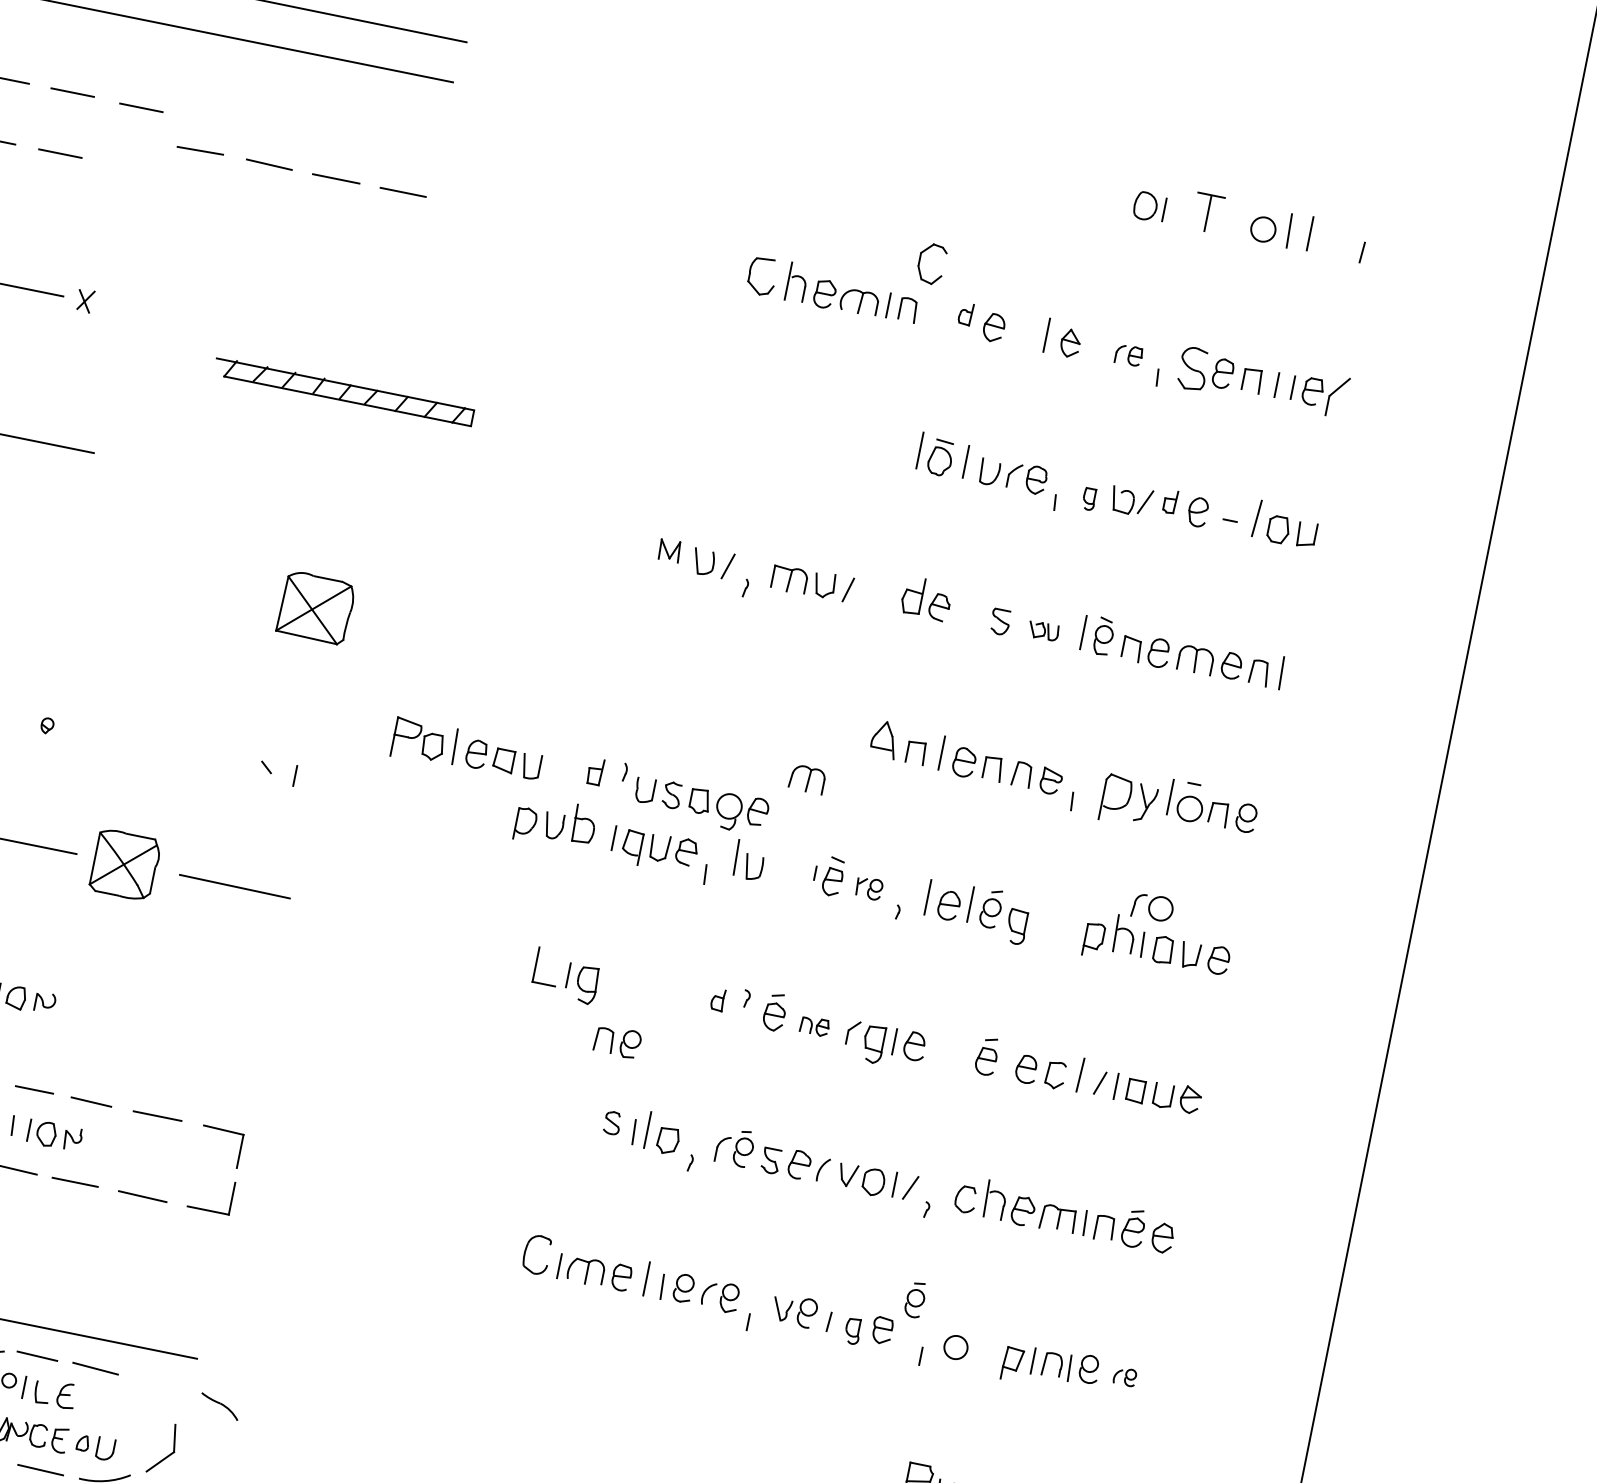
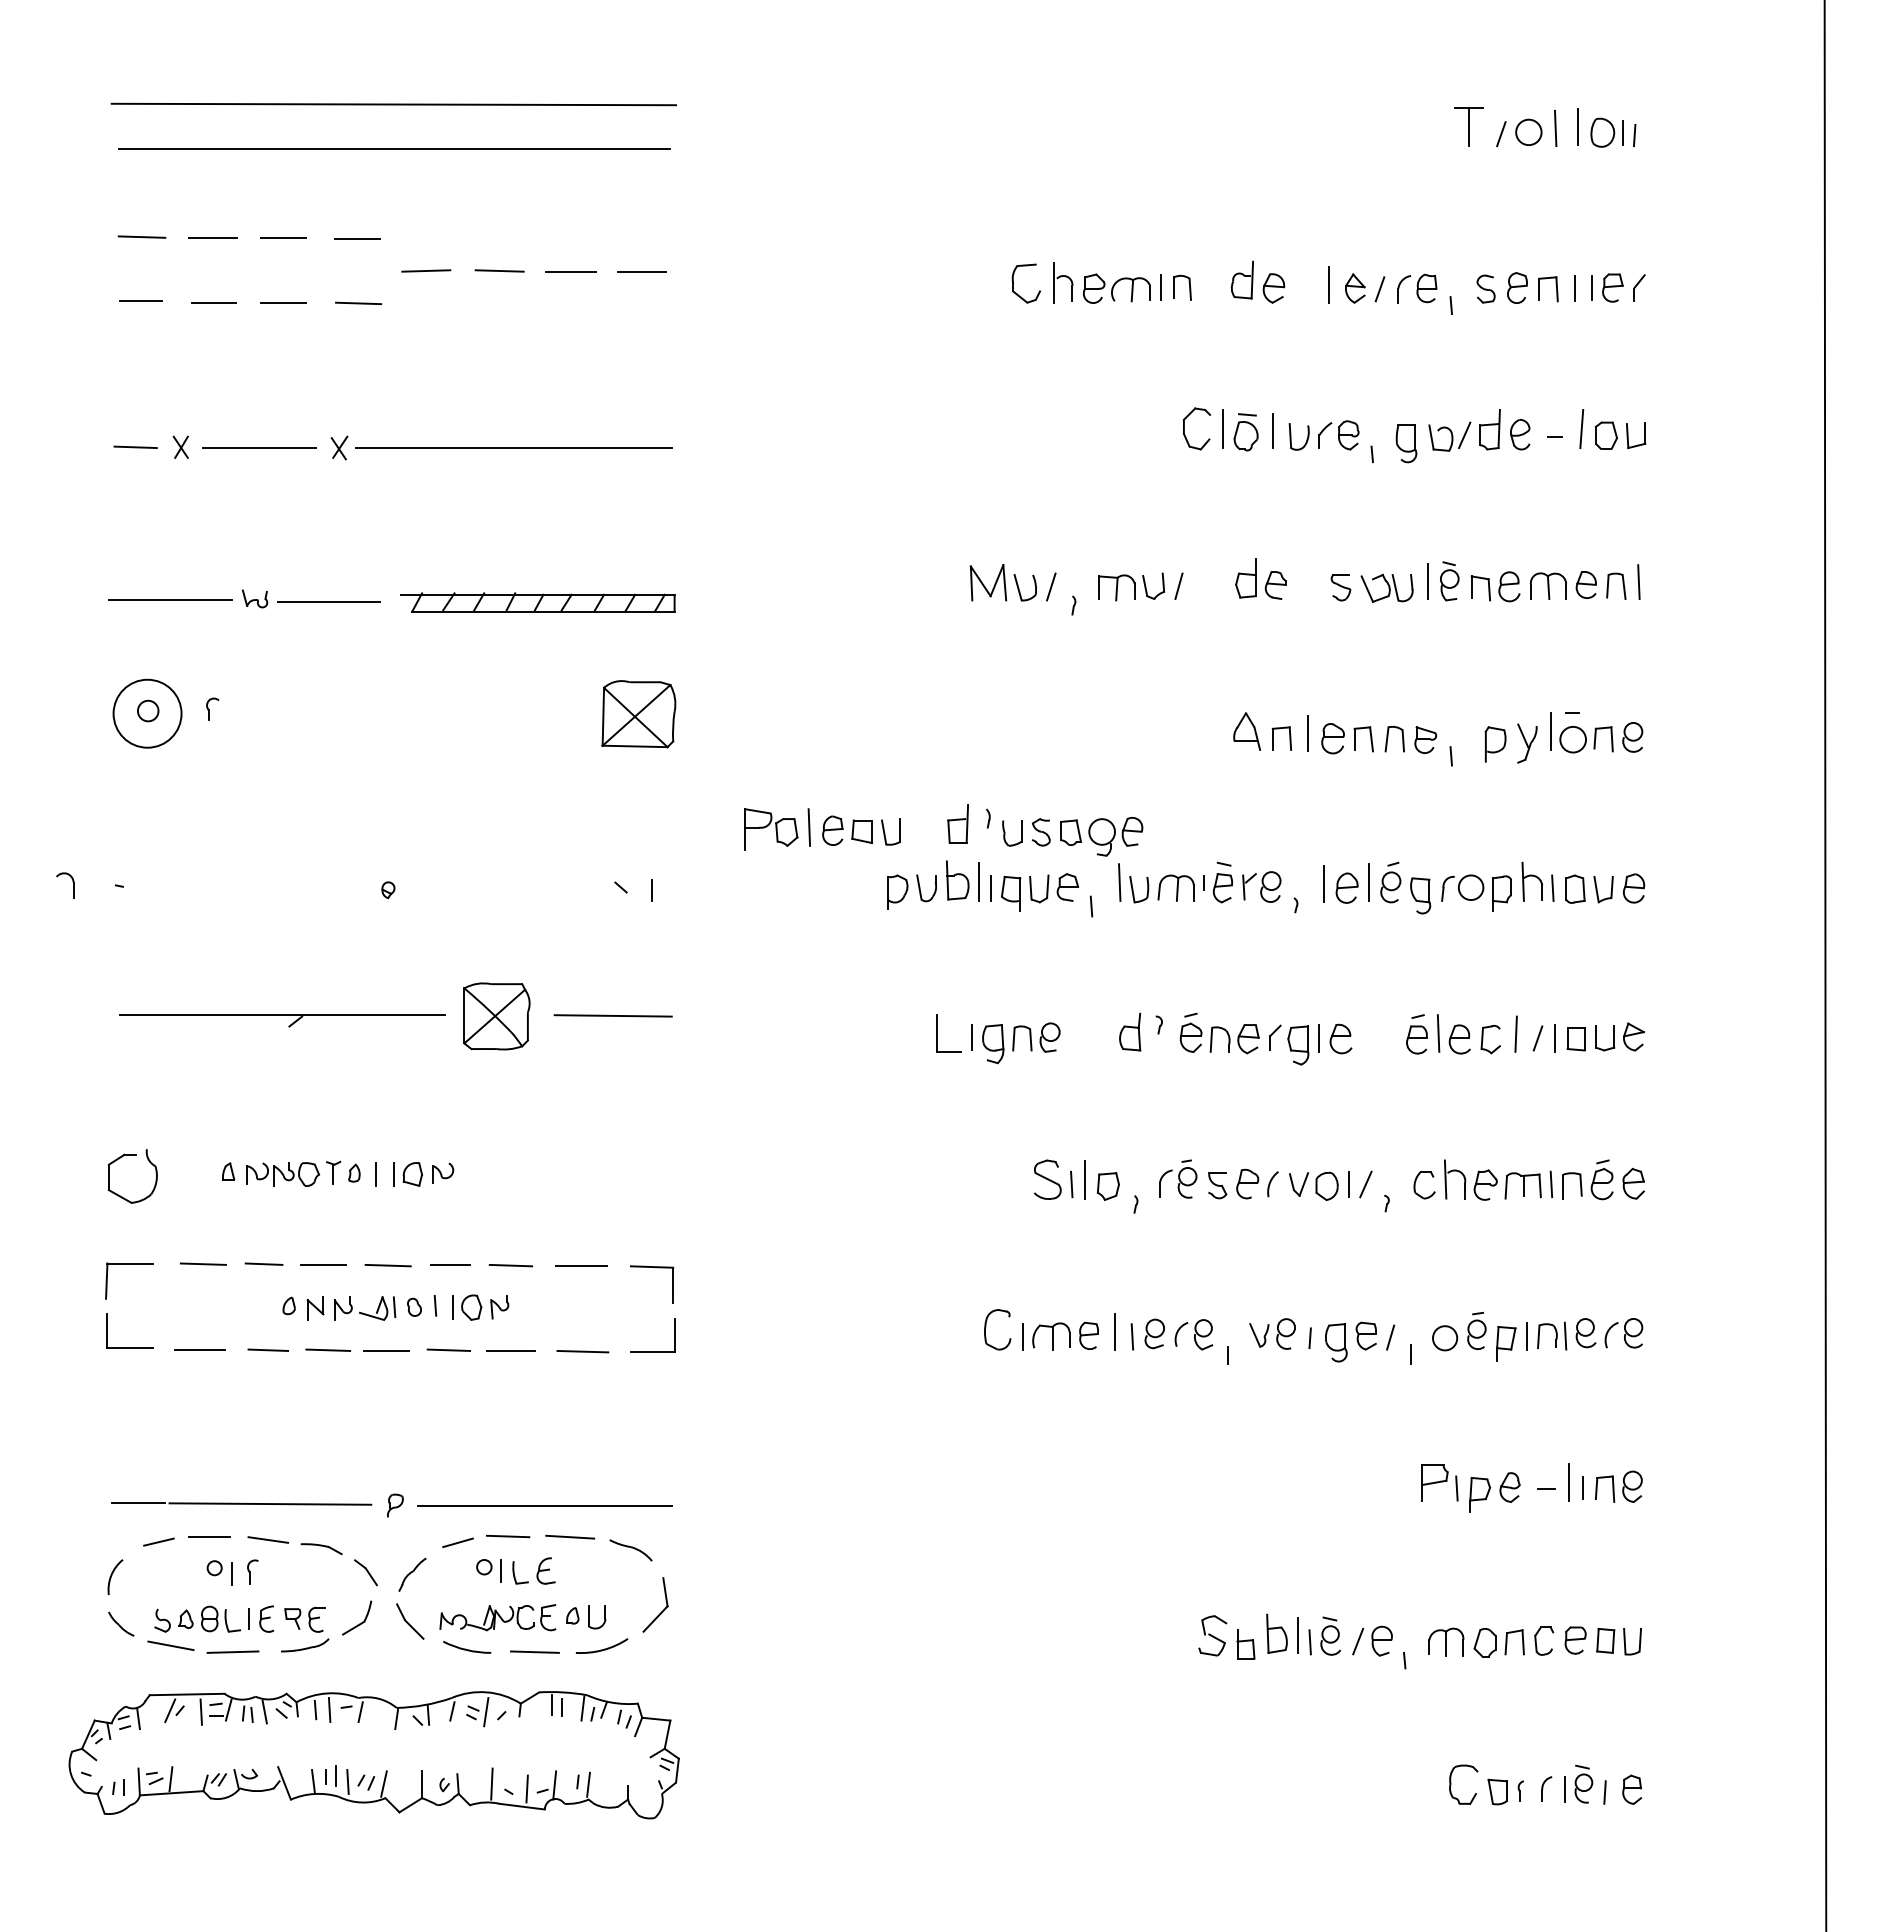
line: (130, 167) -> (358, 302), added
part: (1149, 206) -> (1606, 132), moved
line: (1237, 226) -> (1501, 134), added
part: (920, 261) -> (1184, 428), moved
part: (965, 313) -> (1241, 279), size x1.67
line: (248, 334) -> (513, 448), added
line: (1093, 348) -> (1379, 289), added
part: (1129, 355) -> (1417, 288), size x1.43
part: (1192, 368) -> (1485, 288), size x0.62
part: (343, 391) -> (537, 602), moved
part: (1337, 396) -> (1639, 287), size x0.62
part: (1089, 498) -> (1406, 443), size x1.67
part: (1170, 501) -> (1489, 429), size x1.67
part: (669, 550) -> (988, 582), size x1.67
part: (1043, 630) -> (1386, 587), size x1.67
part: (595, 771) -> (957, 823), size x1.43
part: (806, 778) -> (1175, 887), moved
part: (1115, 798) -> (1495, 744), size x0.71
line: (604, 829) -> (979, 881), added
part: (868, 887) -> (1261, 886), size x1.43
part: (1152, 906) -> (1462, 887), moved
part: (718, 999) -> (1130, 1031), size x1.67
part: (814, 1026) -> (1234, 1039), size x1.67
part: (617, 1041) -> (1036, 1037), moved
line: (1007, 1059) -> (1438, 1033), added
part: (612, 1122) -> (1047, 1179), size x1.67
part: (915, 1299) -> (1476, 1330), moved
part: (853, 1330) -> (1336, 1342), size x1.43
line: (904, 1336) -> (1390, 1337), added
part: (1124, 1376) -> (1623, 1333), size x1.67
part: (219, 1406) -> (630, 1550), moved

